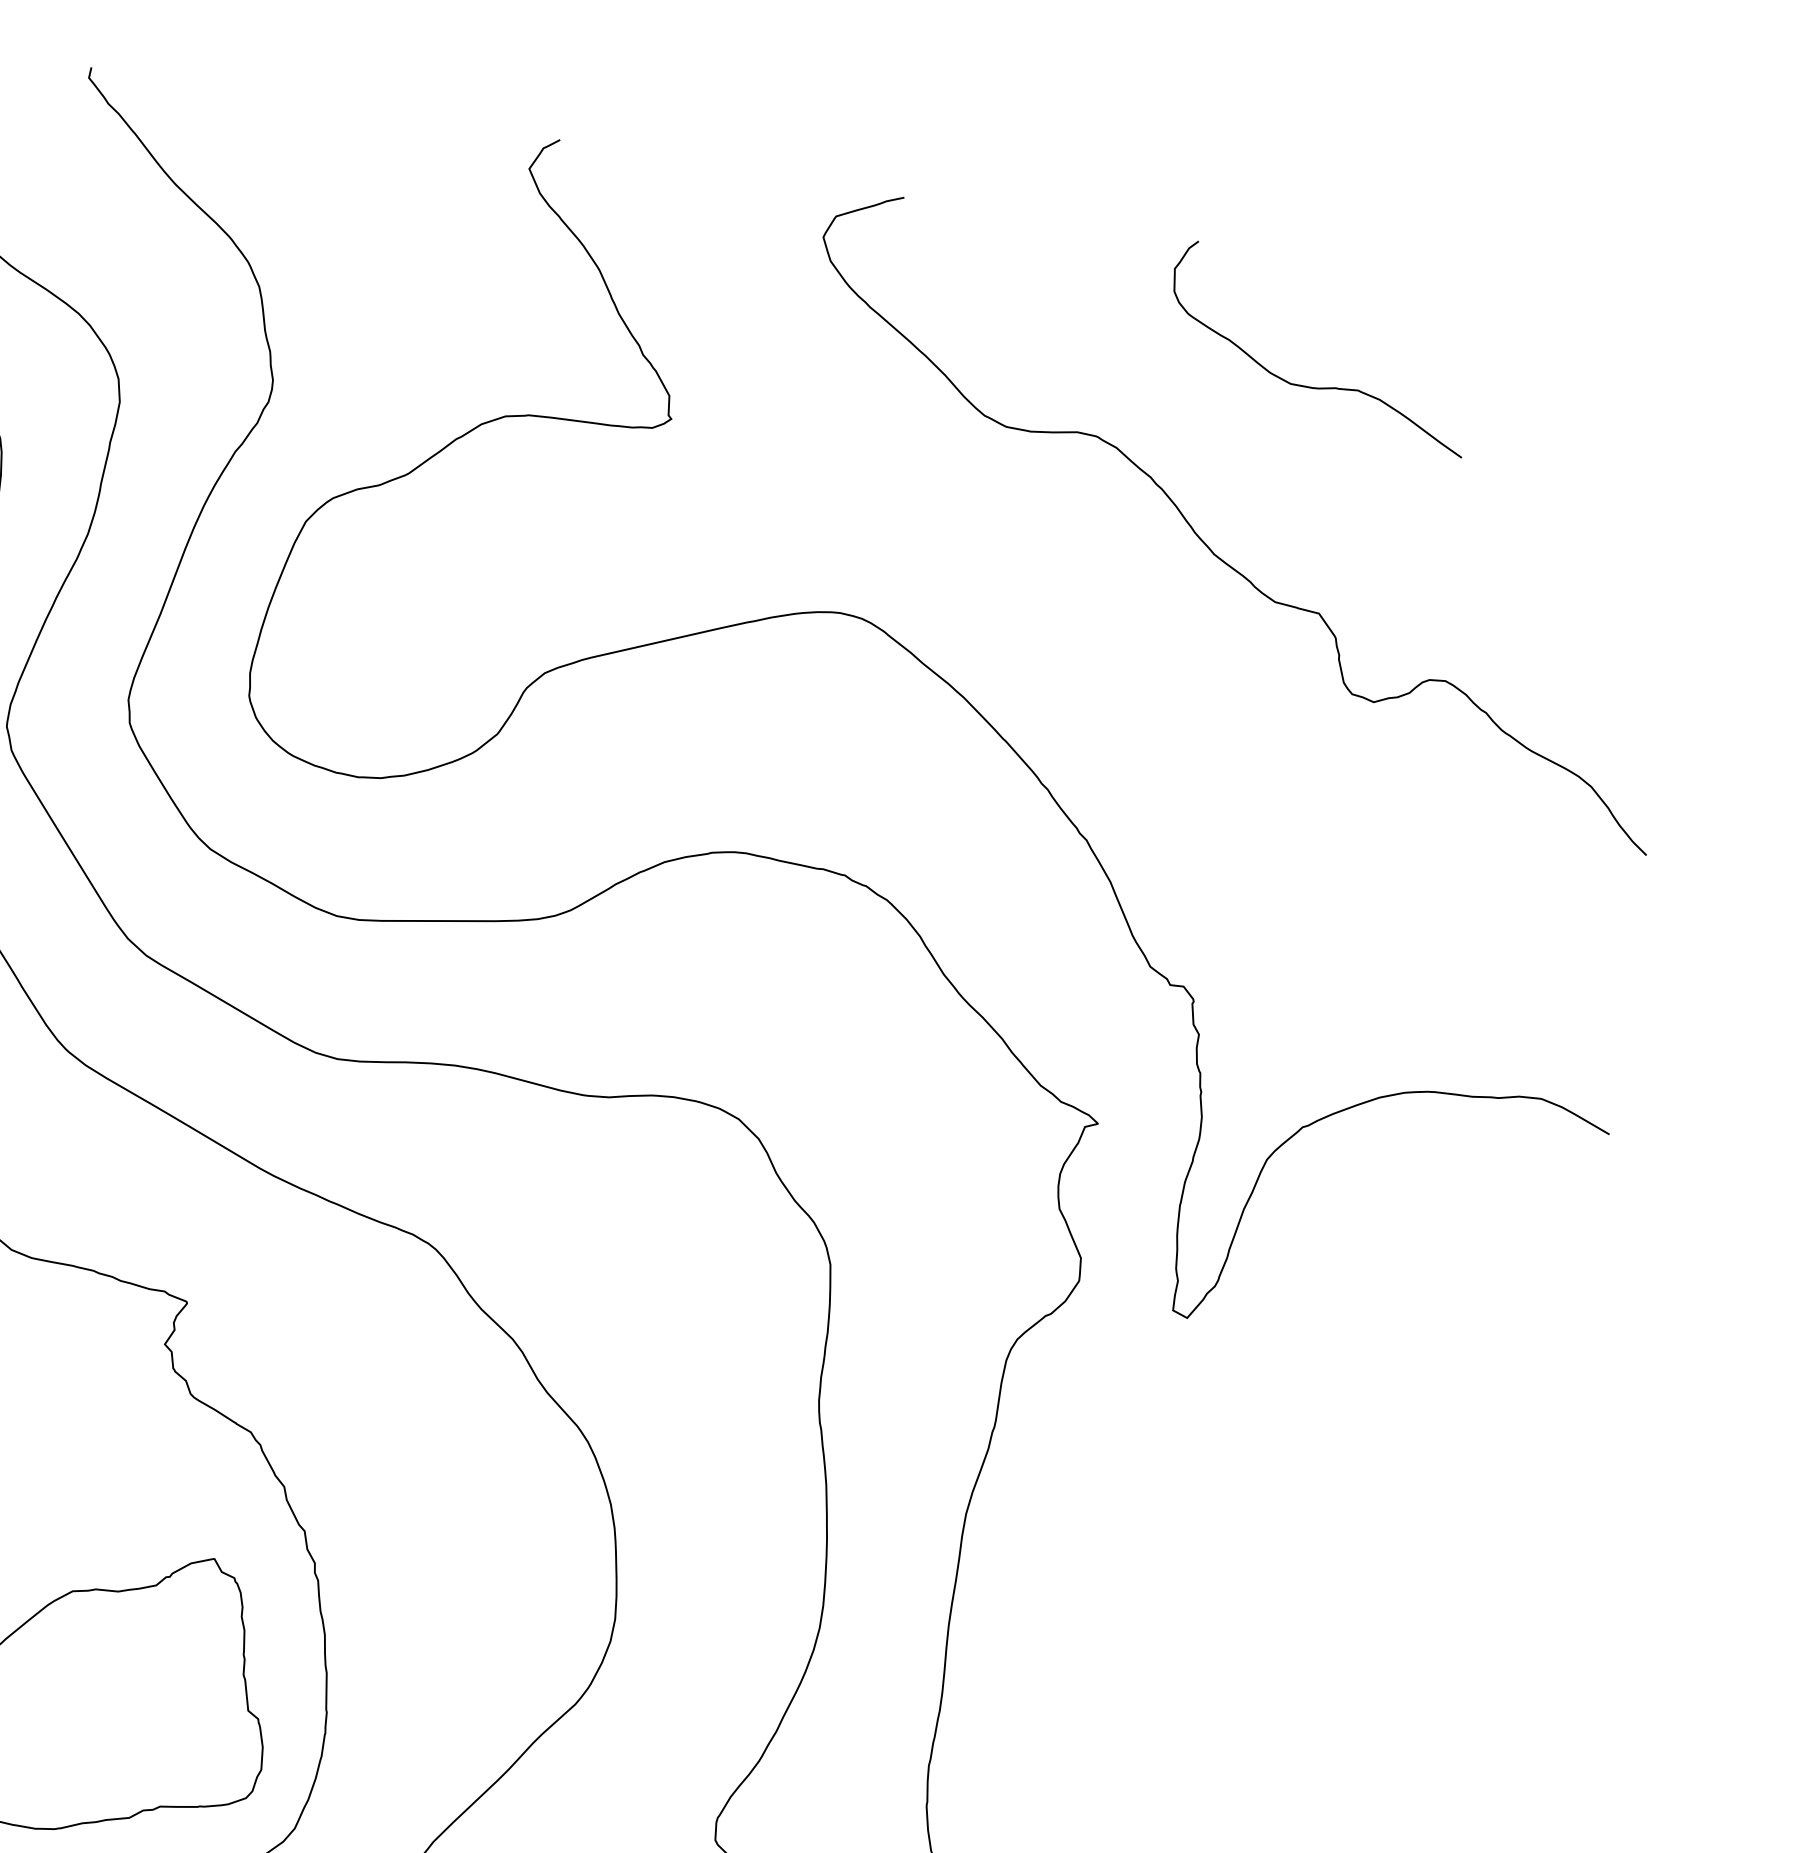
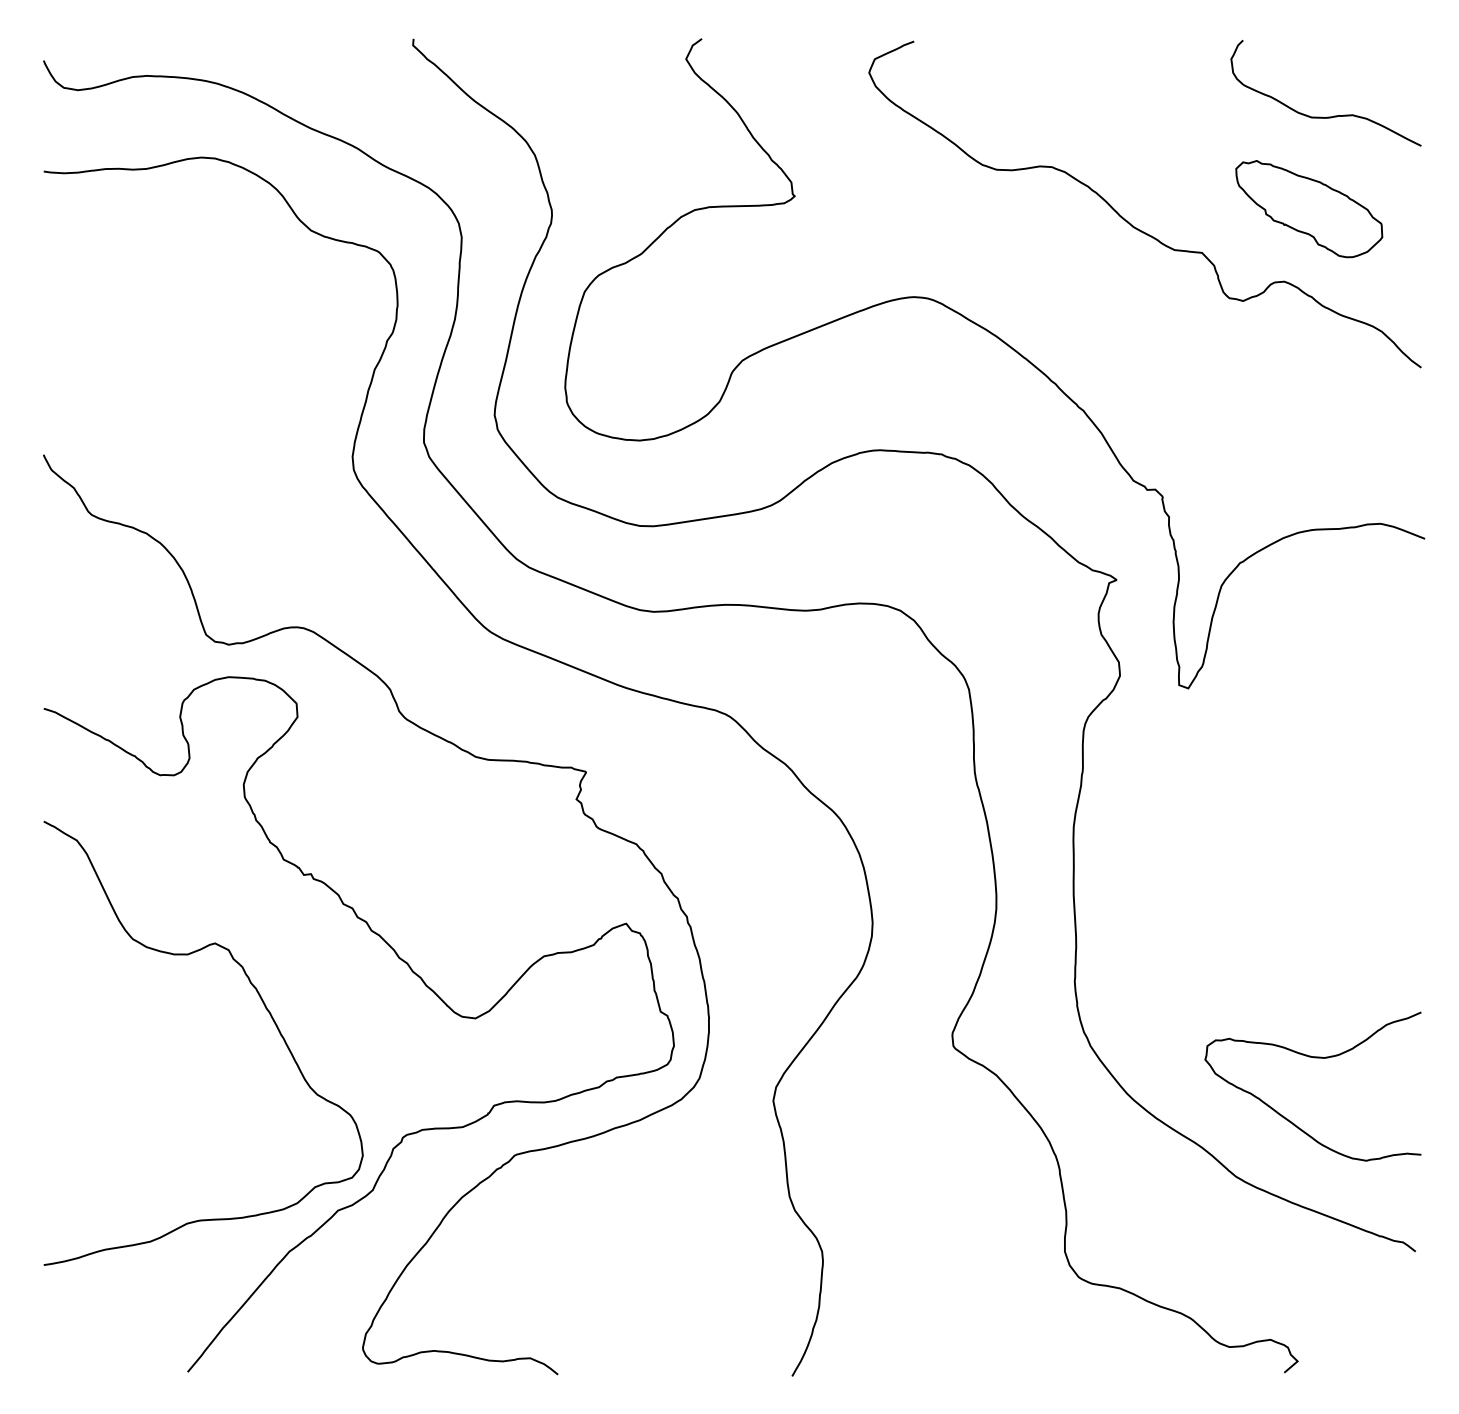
curve: (1316, 386) -> (1327, 116), moved
part: (1504, 570) -> (1309, 209), added

